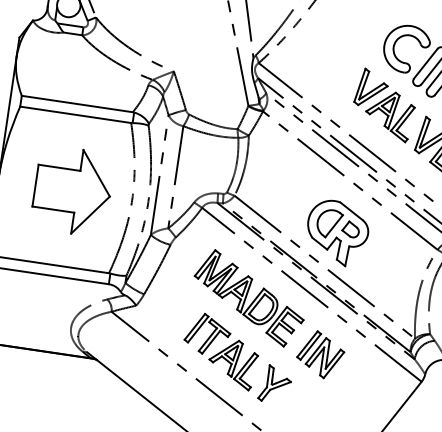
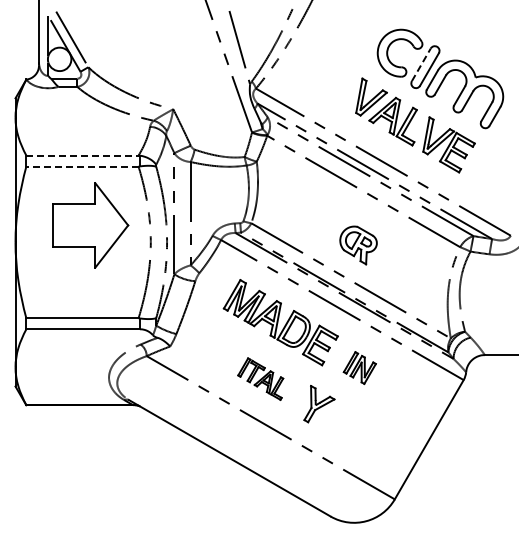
line: (426, 63) -> (421, 64), solid -> dashed
line: (77, 103) -> (82, 155), solid -> dashed
line: (74, 114) -> (81, 166), solid -> dashed
part: (72, 191) -> (90, 225), moved
part: (337, 233) -> (358, 245), size x0.6
part: (220, 350) -> (260, 378), size x0.6
part: (320, 354) -> (359, 367), size x0.7

